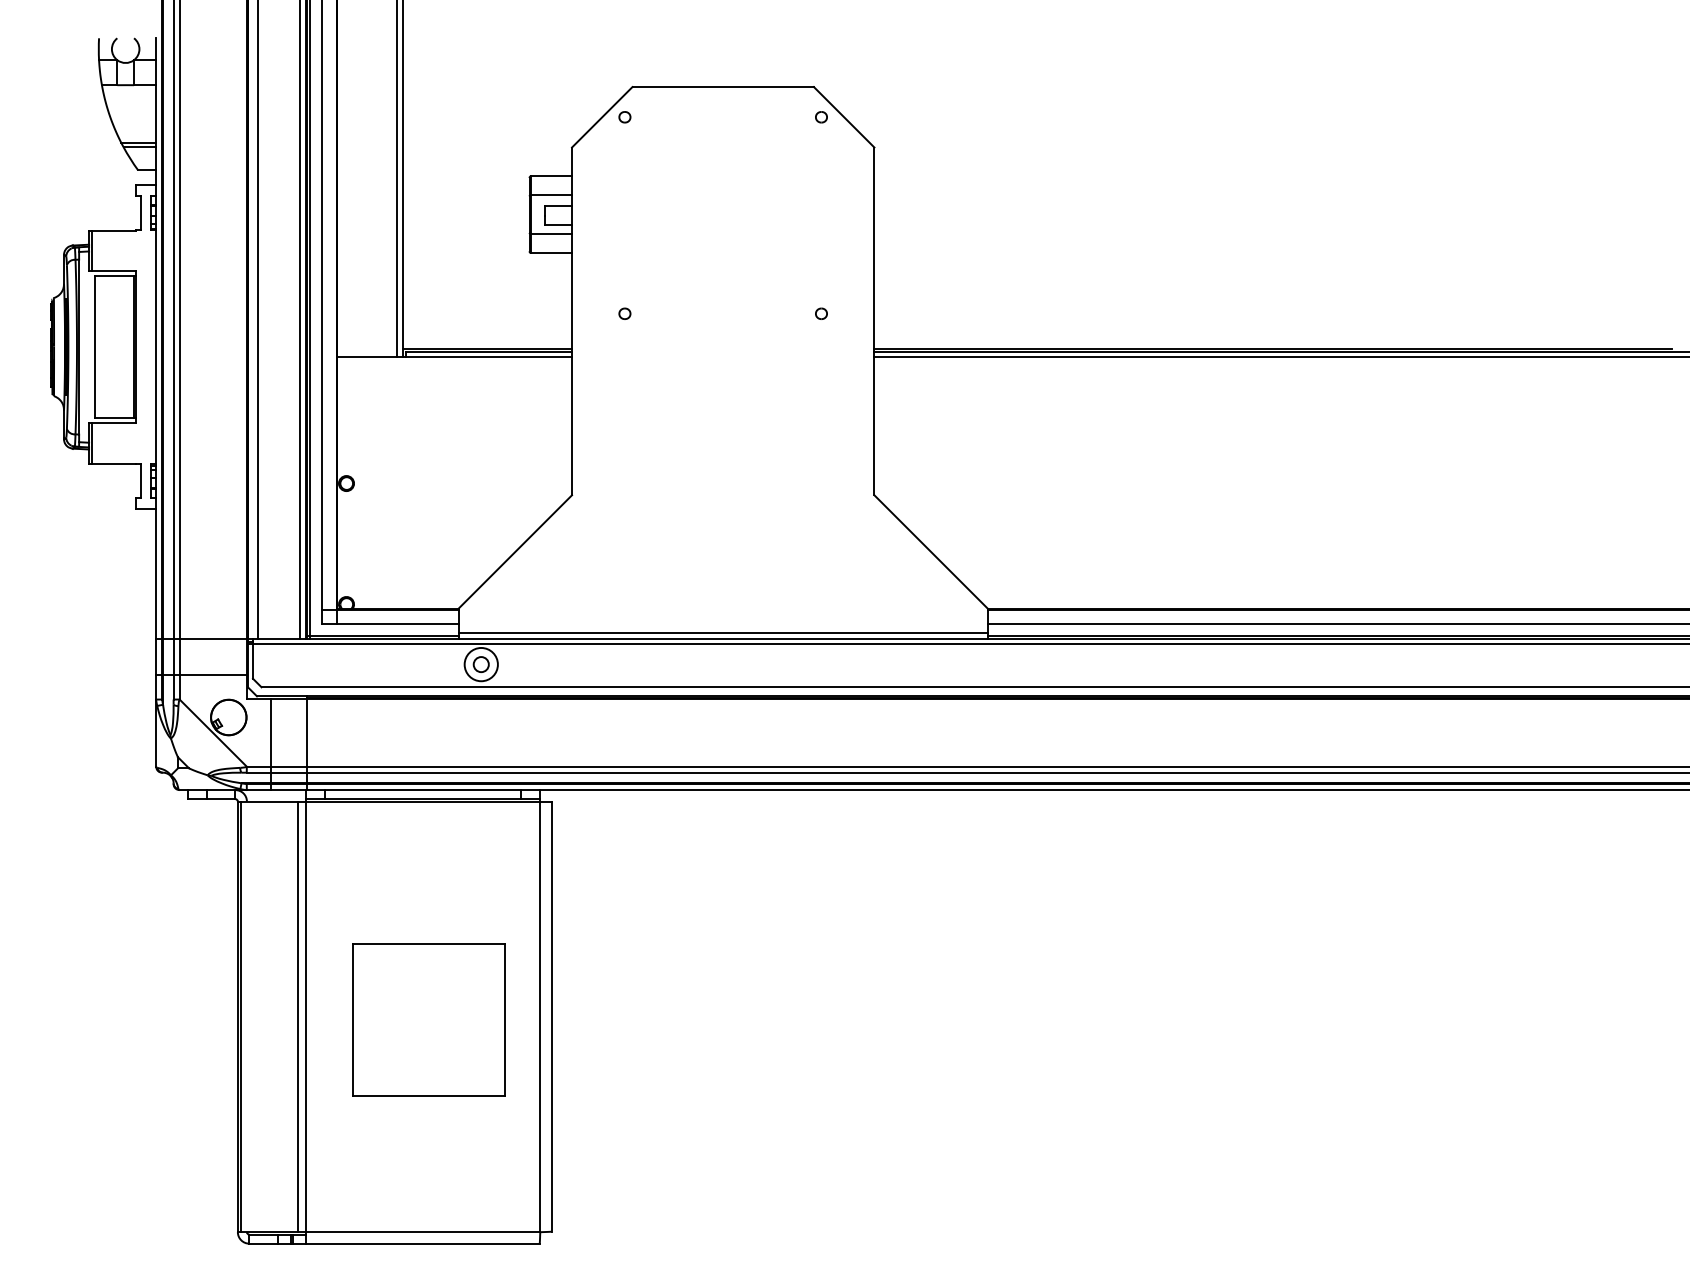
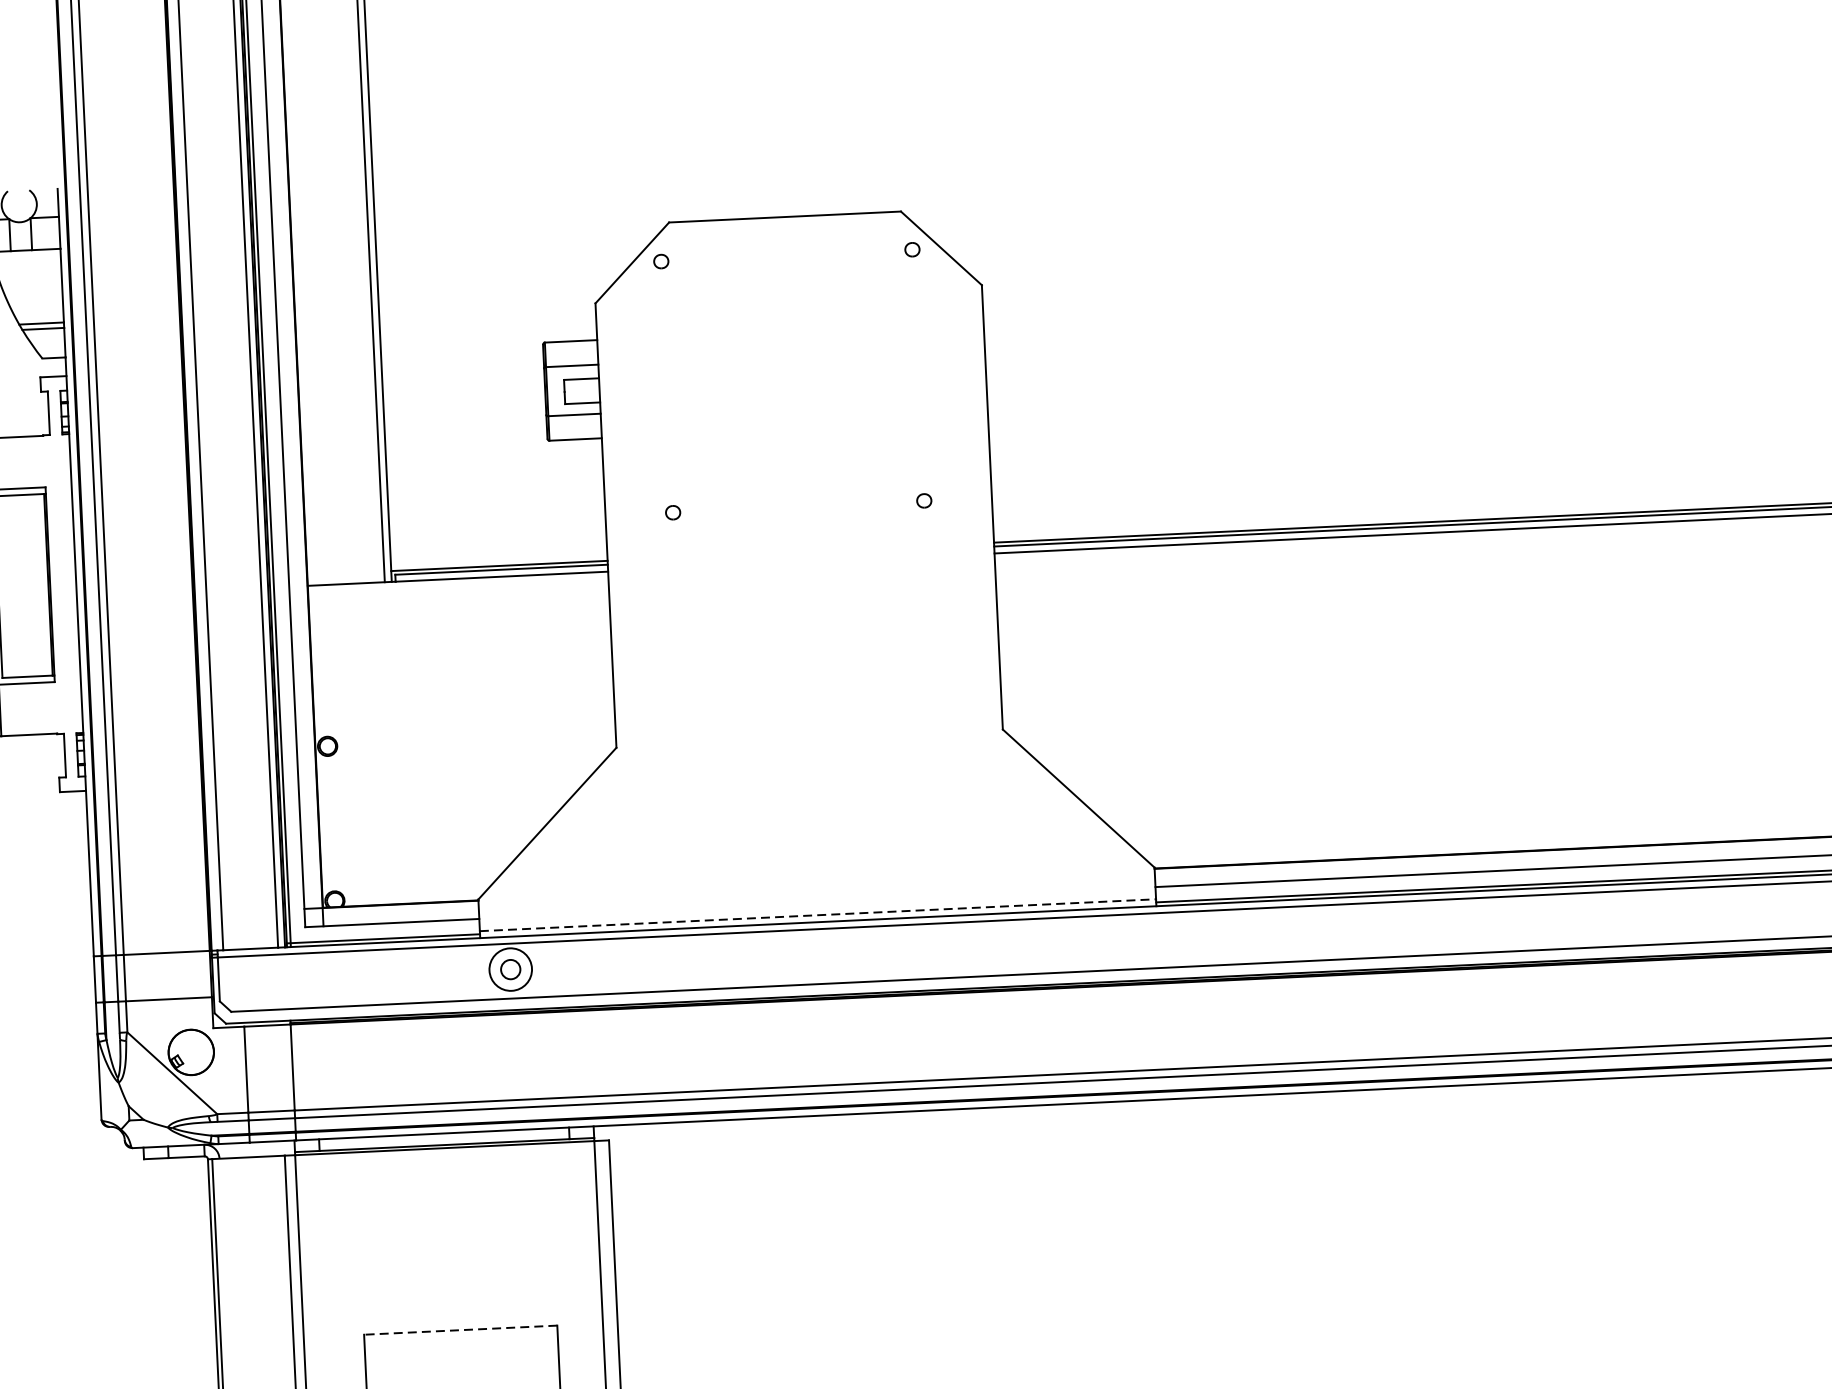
line: (723, 633) -> (818, 915), solid -> dashed
line: (428, 944) -> (460, 1330), solid -> dashed

